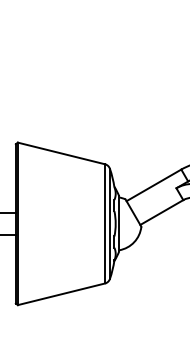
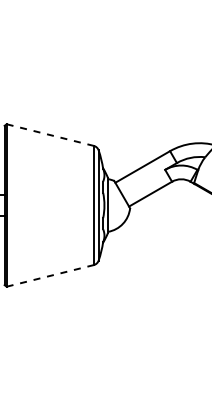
line: (61, 153) -> (50, 135), solid -> dashed
line: (61, 293) -> (50, 275), solid -> dashed

